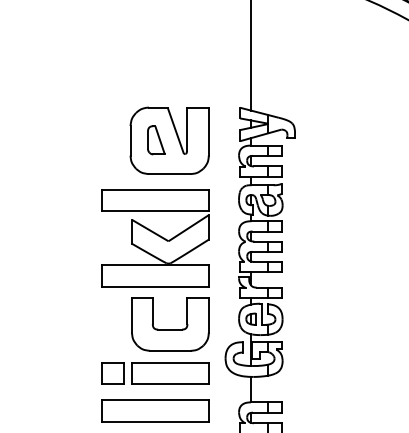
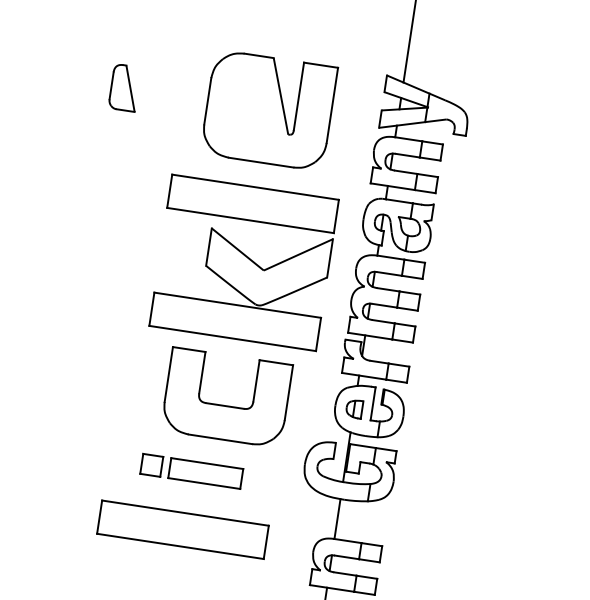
part: (156, 140) -> (124, 88), moved
part: (155, 238) -> (244, 263), moved
part: (155, 373) -> (191, 471), size x0.6

